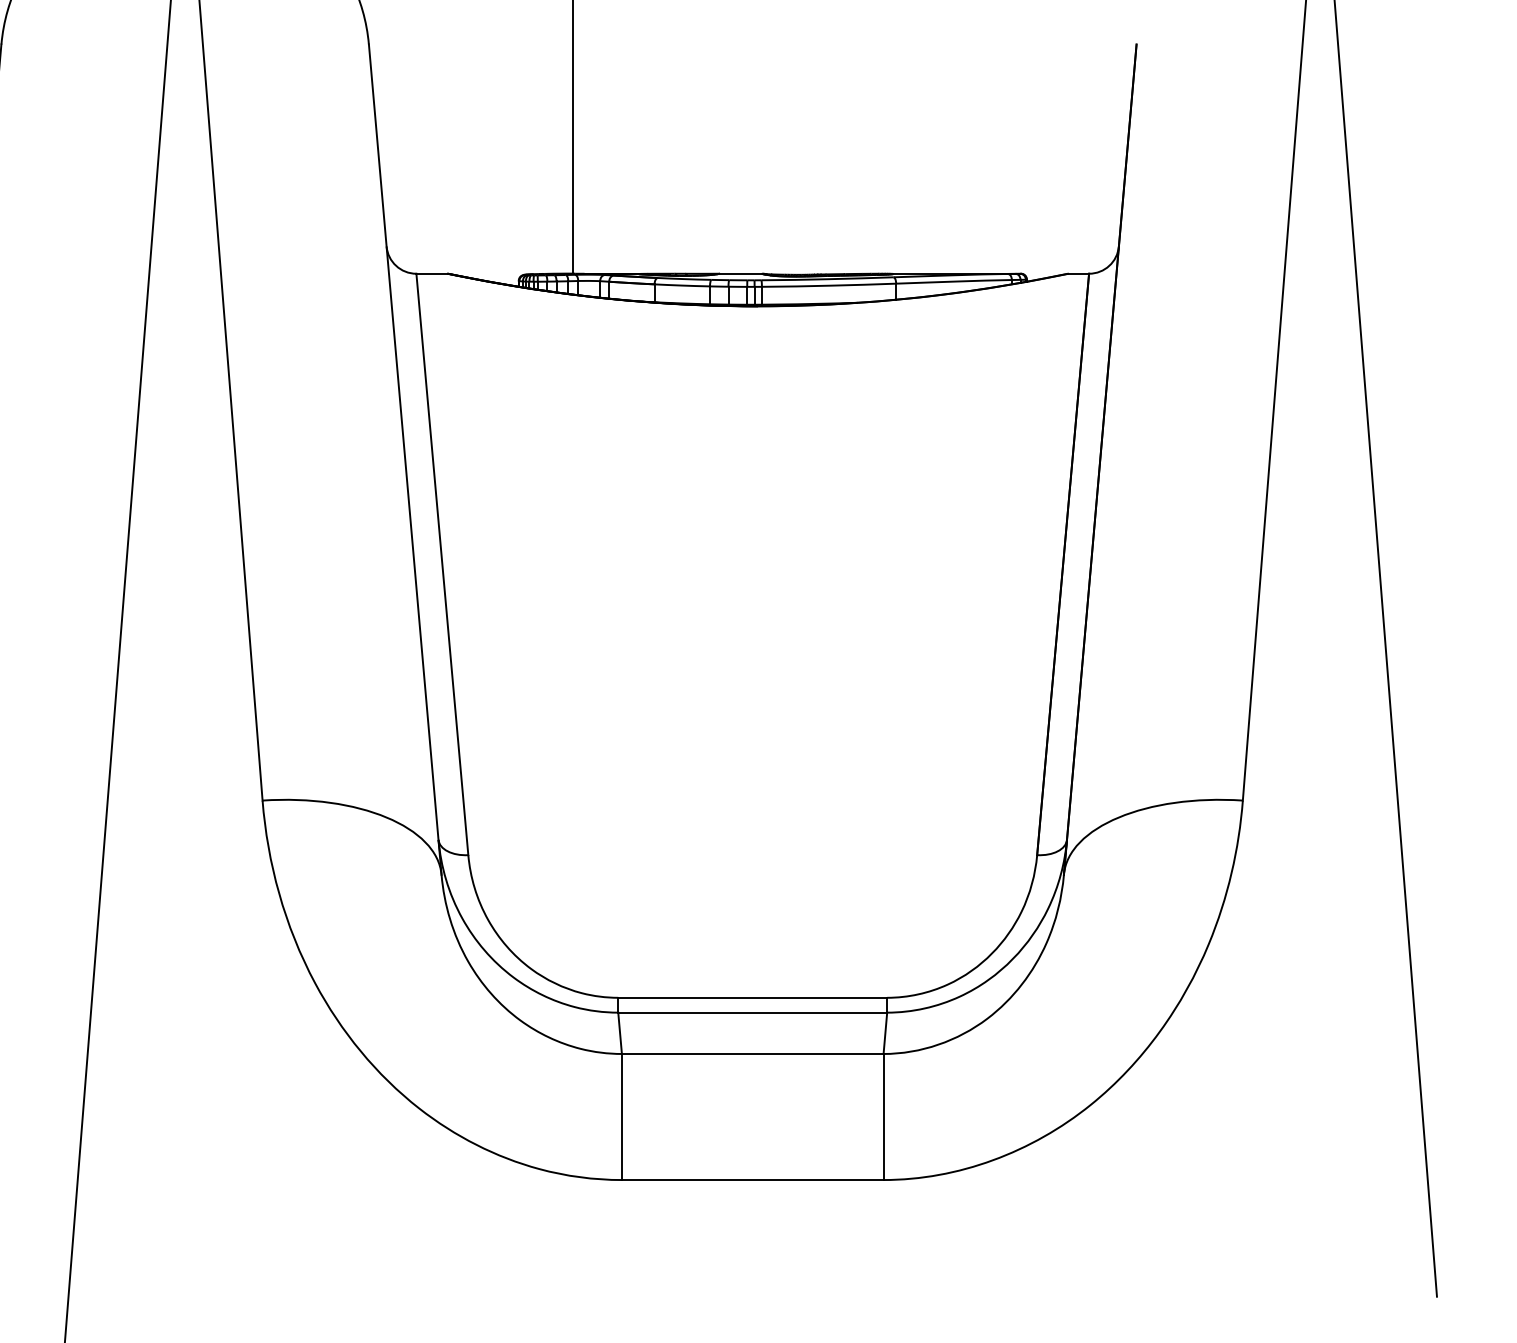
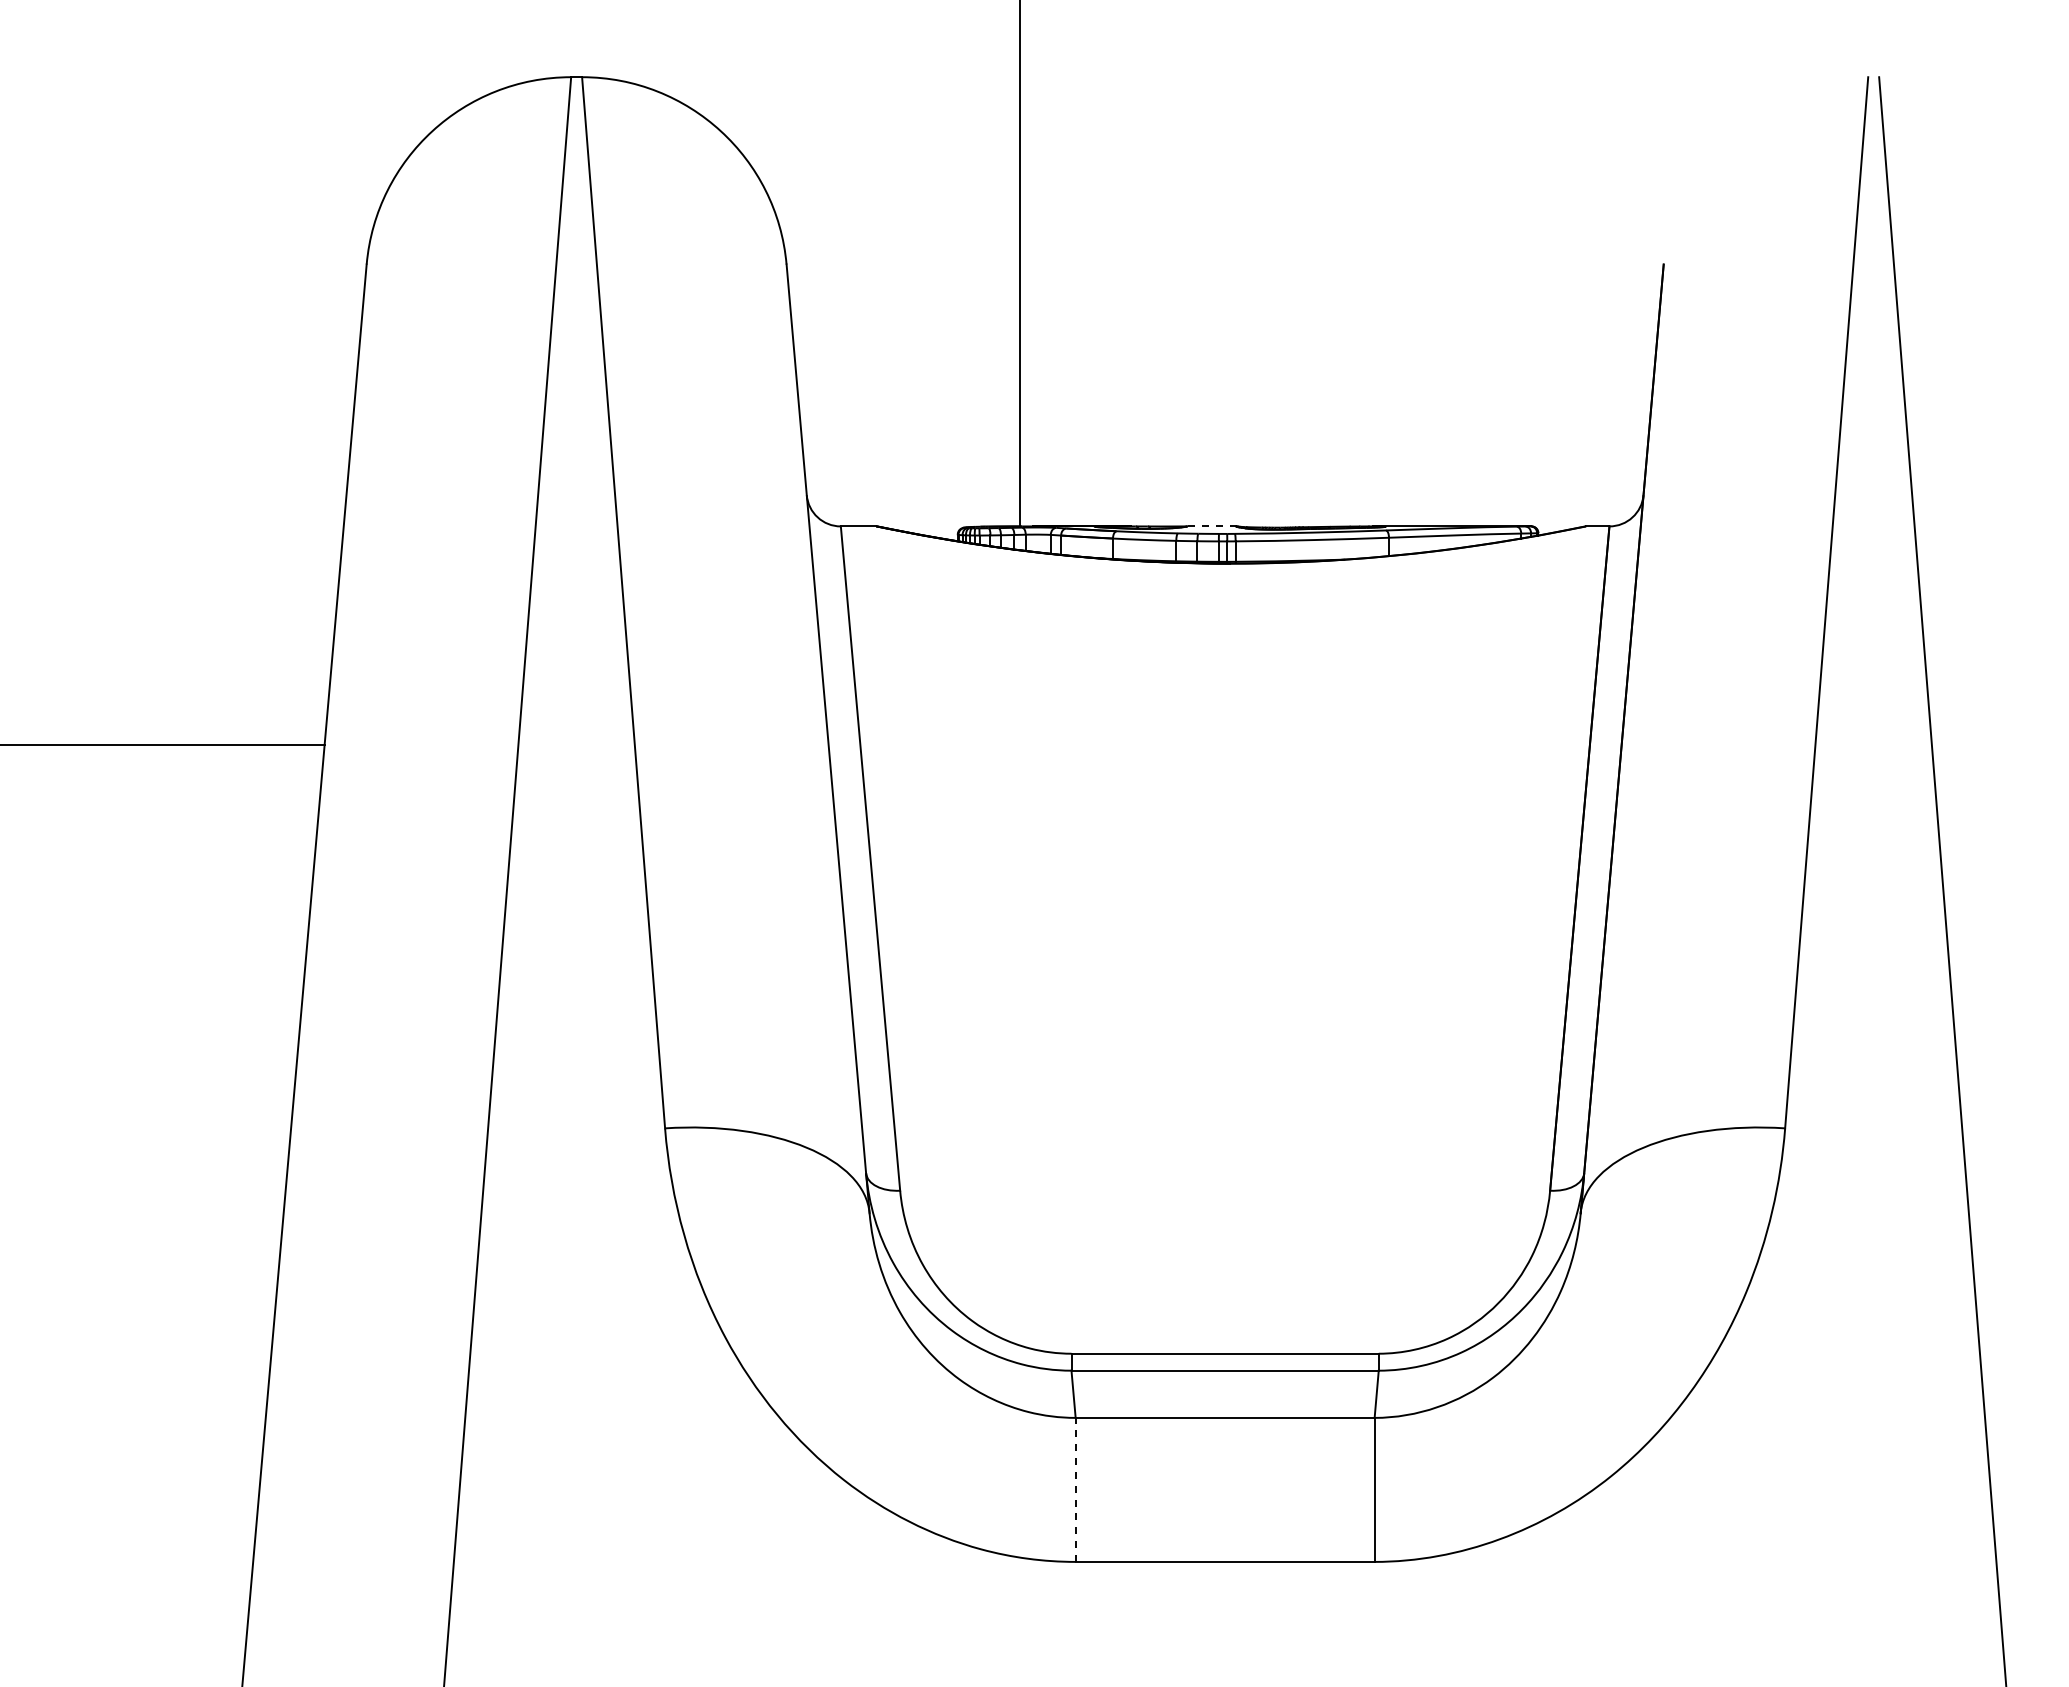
line: (739, 273) -> (1210, 526), solid -> dashed
line: (621, 1116) -> (1075, 1489), solid -> dashed

